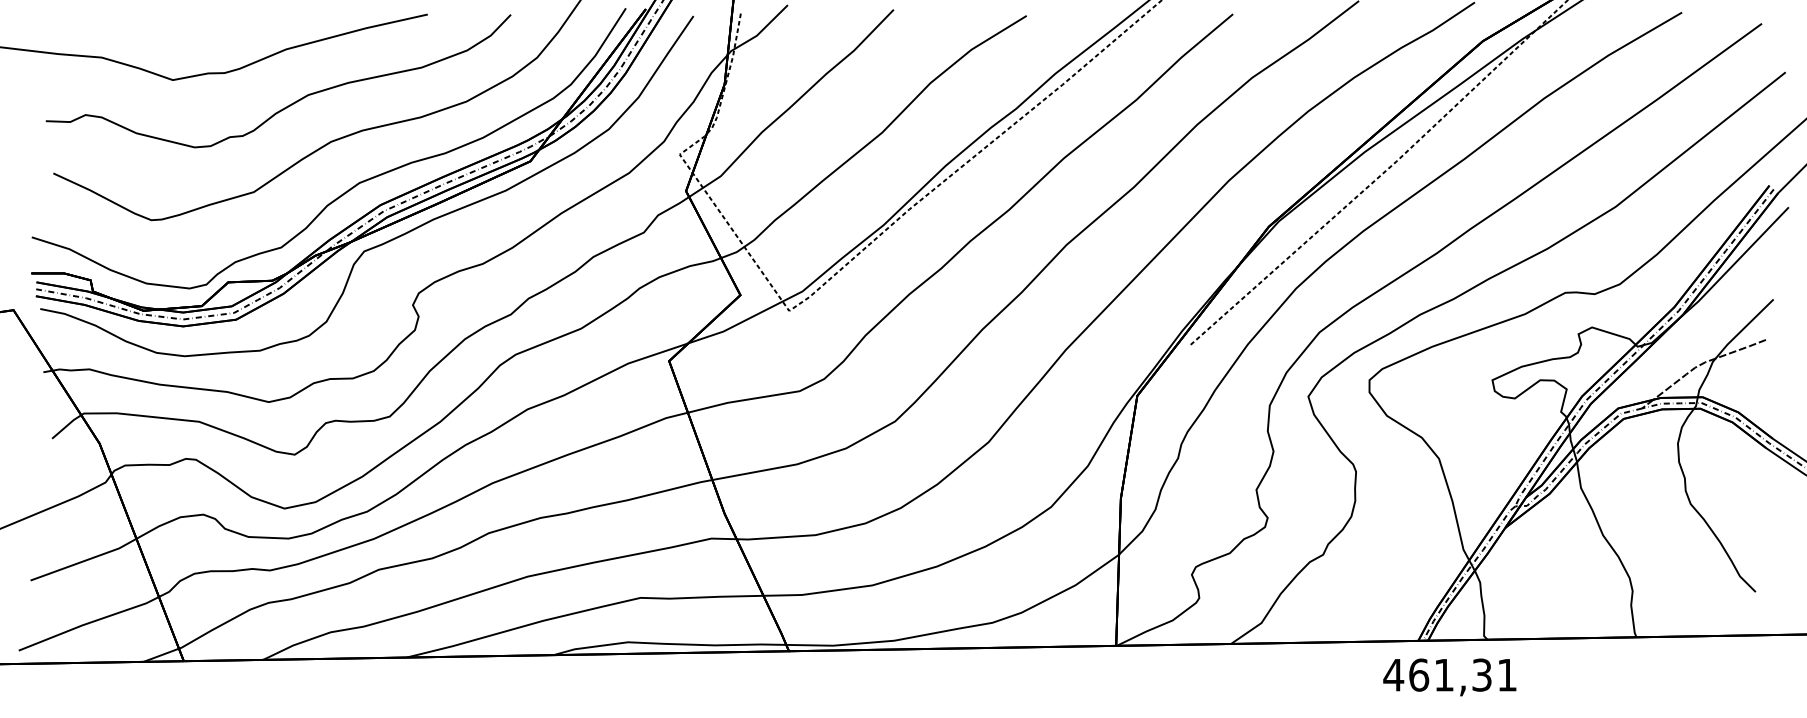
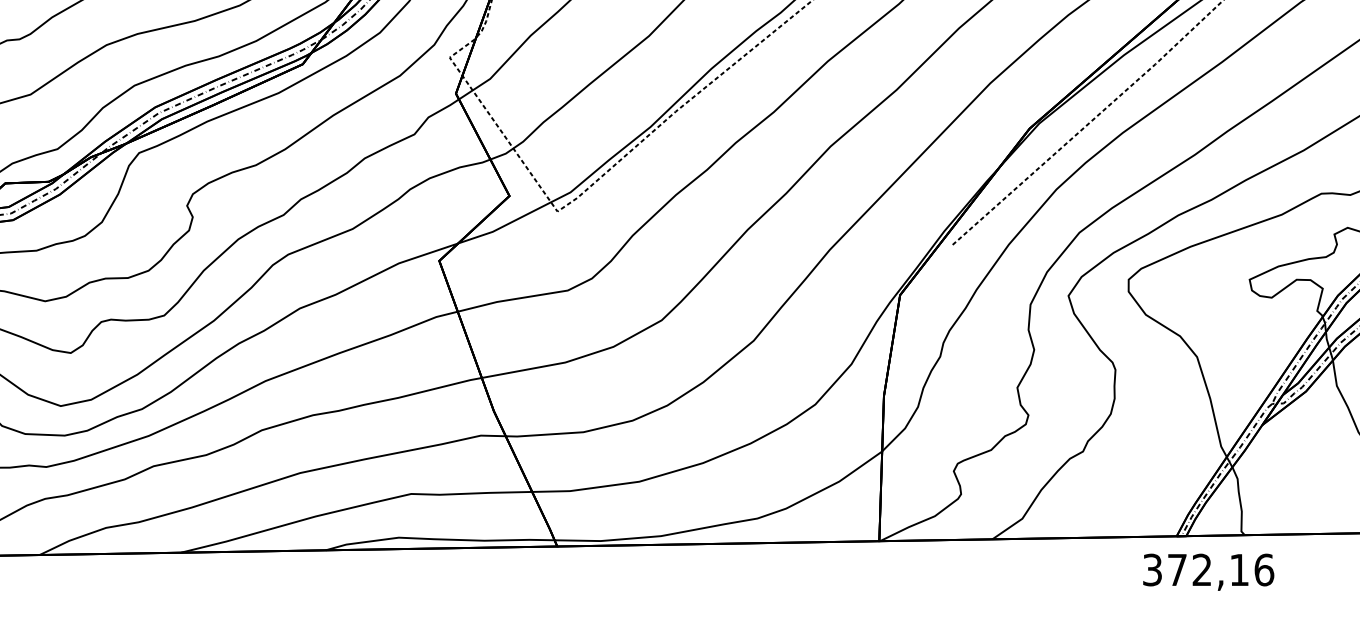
text: (1450, 674) -> (1208, 569), 461,31 -> 372,16

